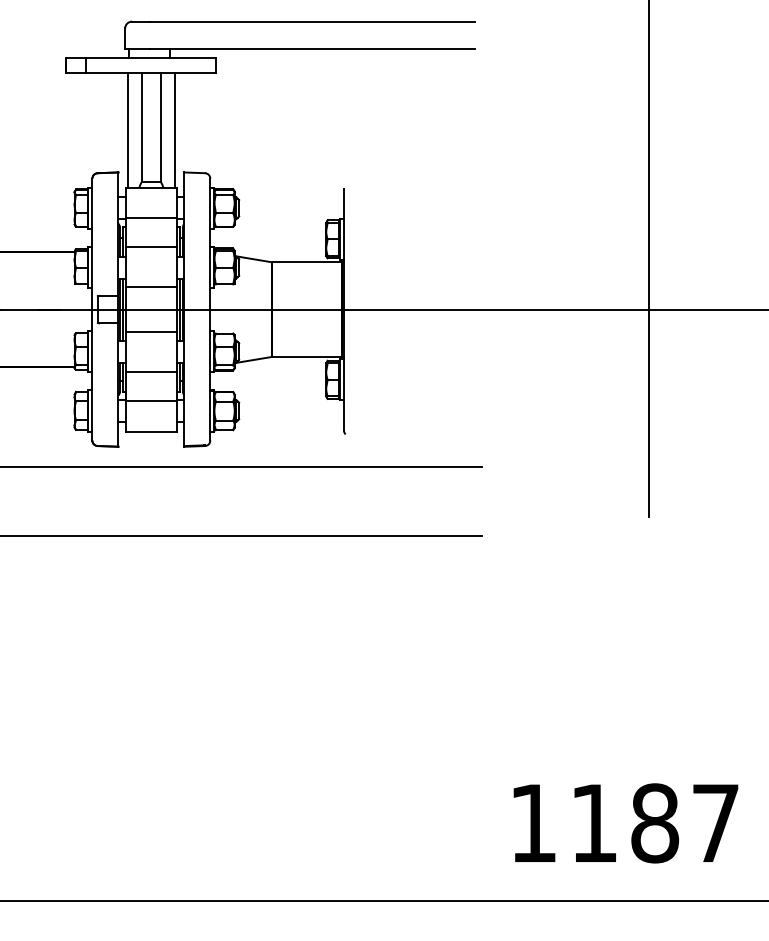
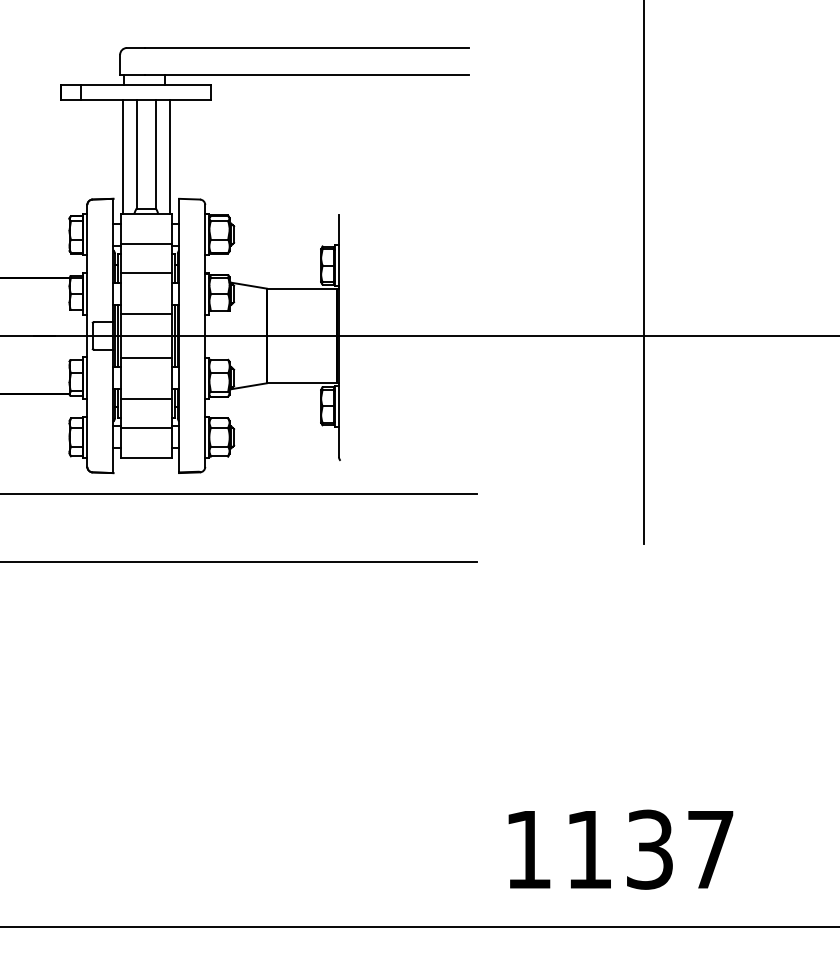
text: (654, 823) -> (649, 849), 1187 -> 1137

